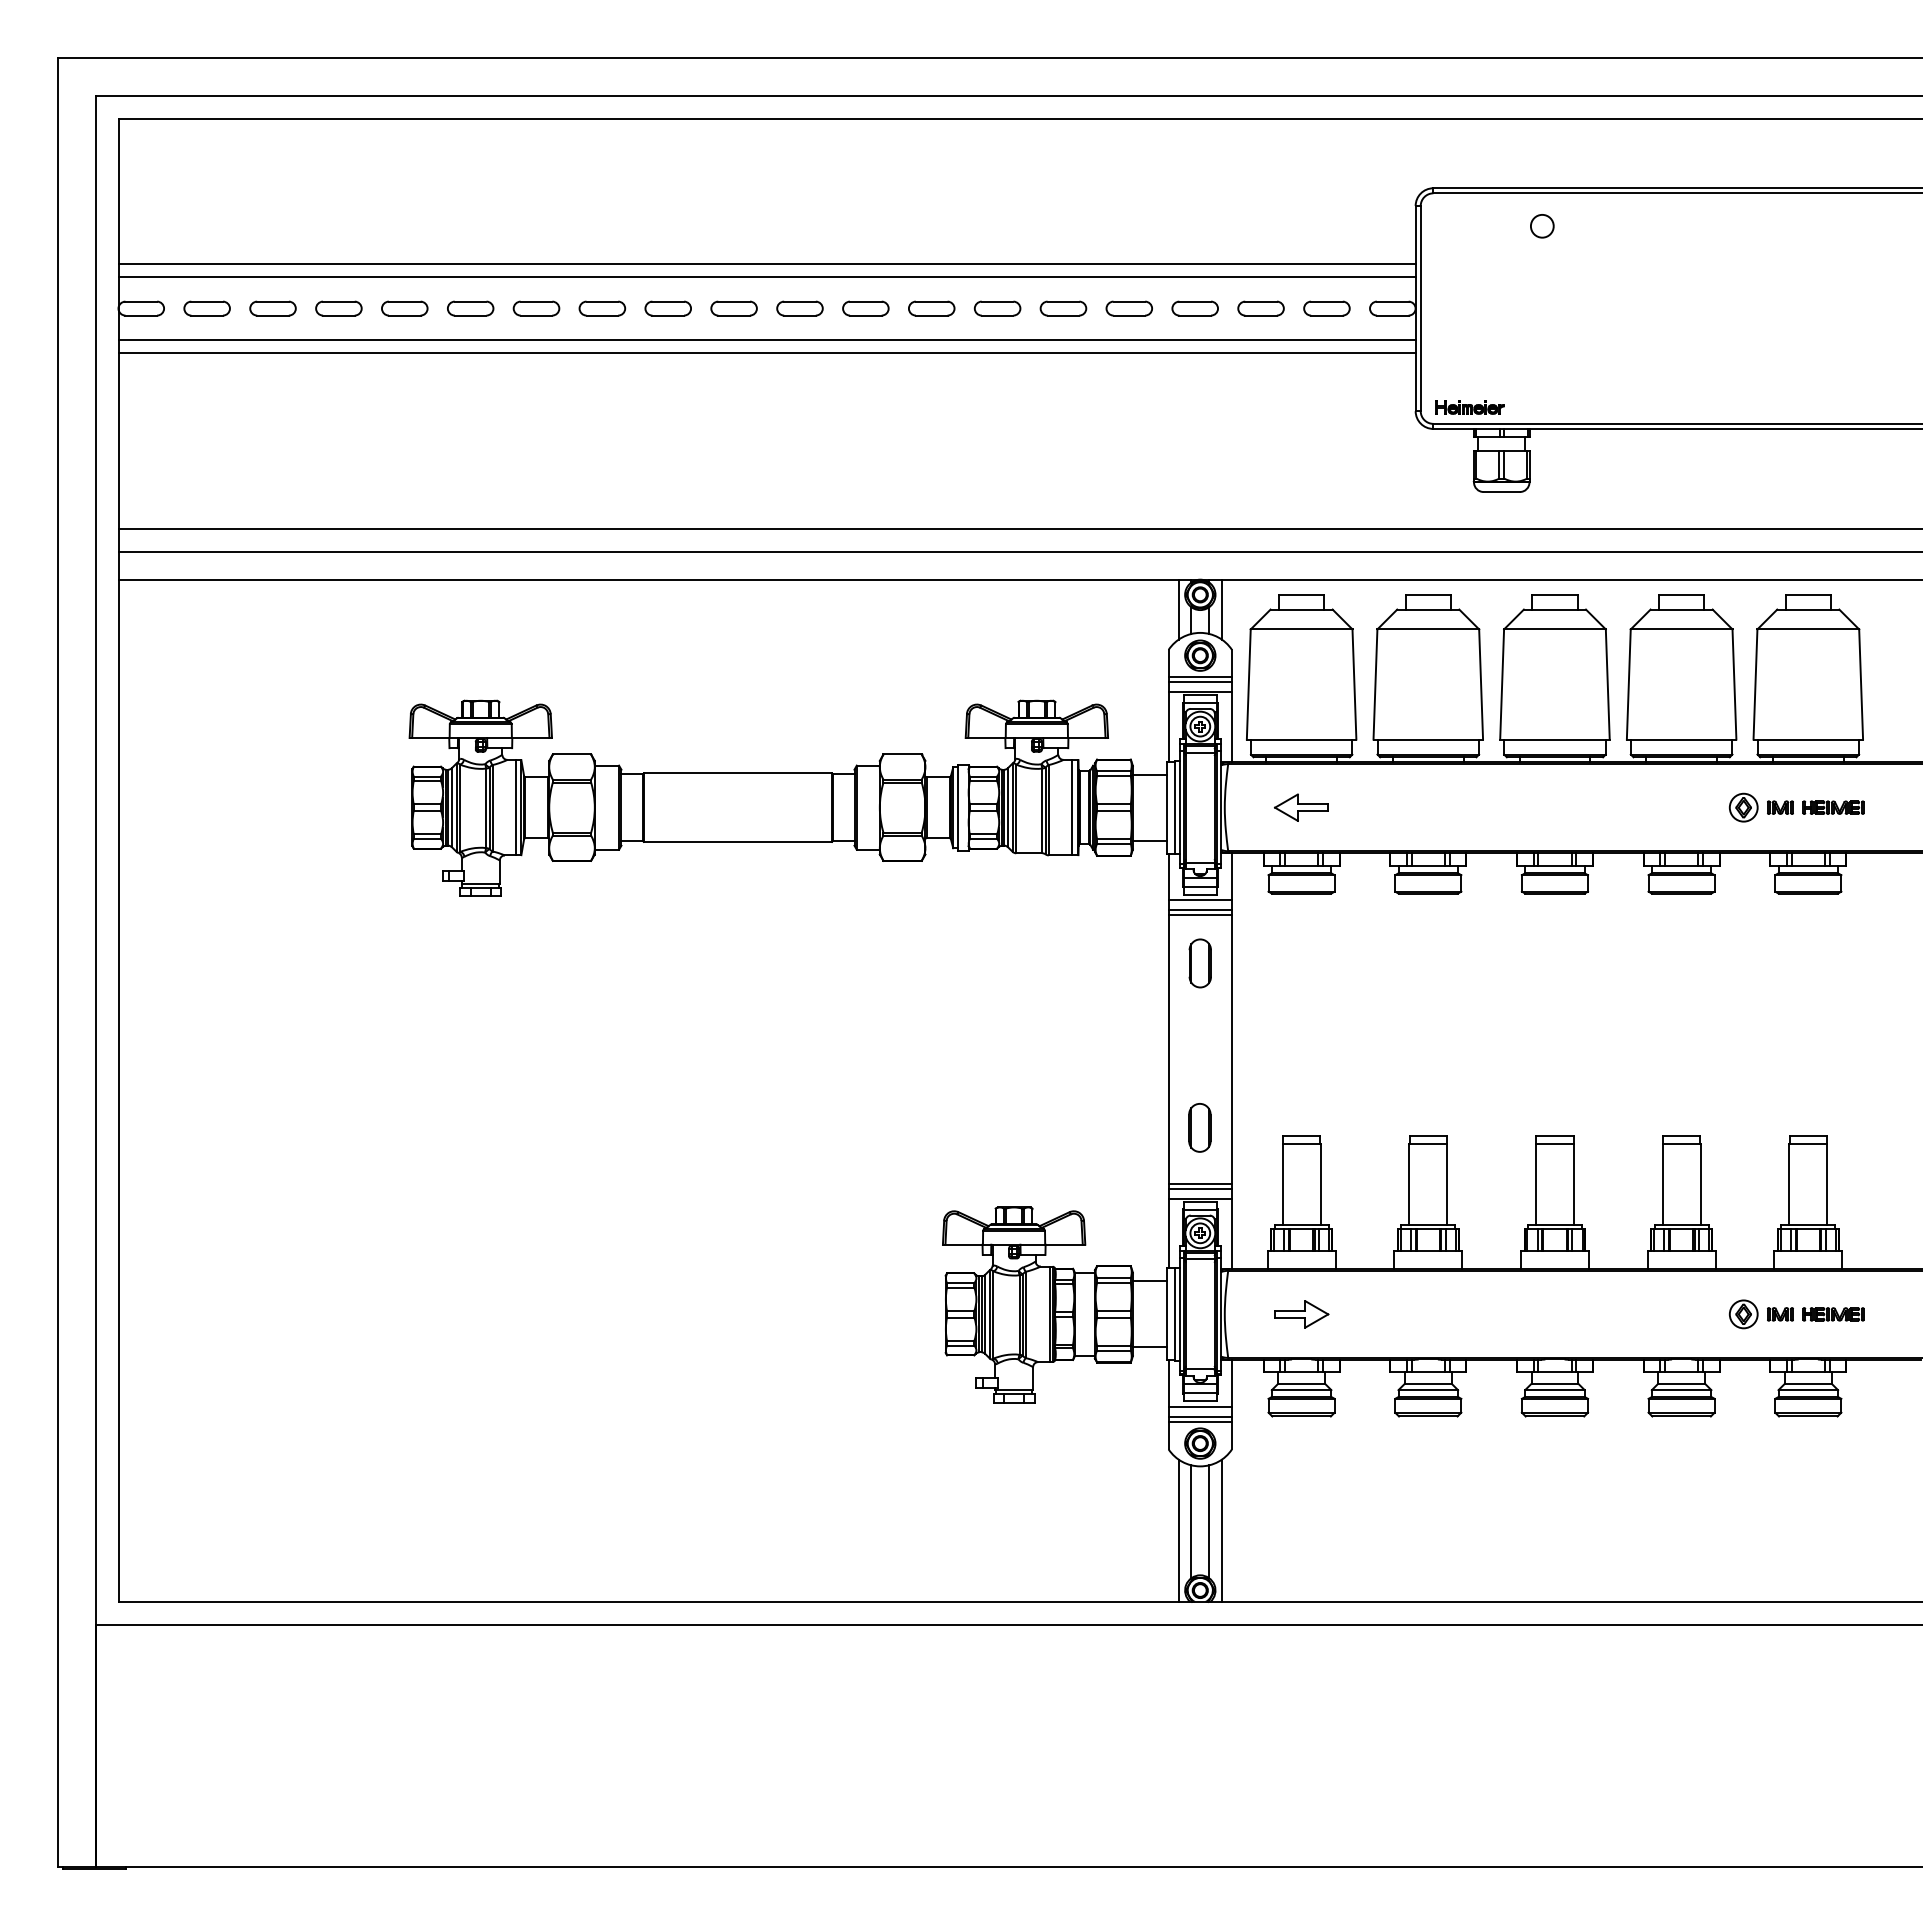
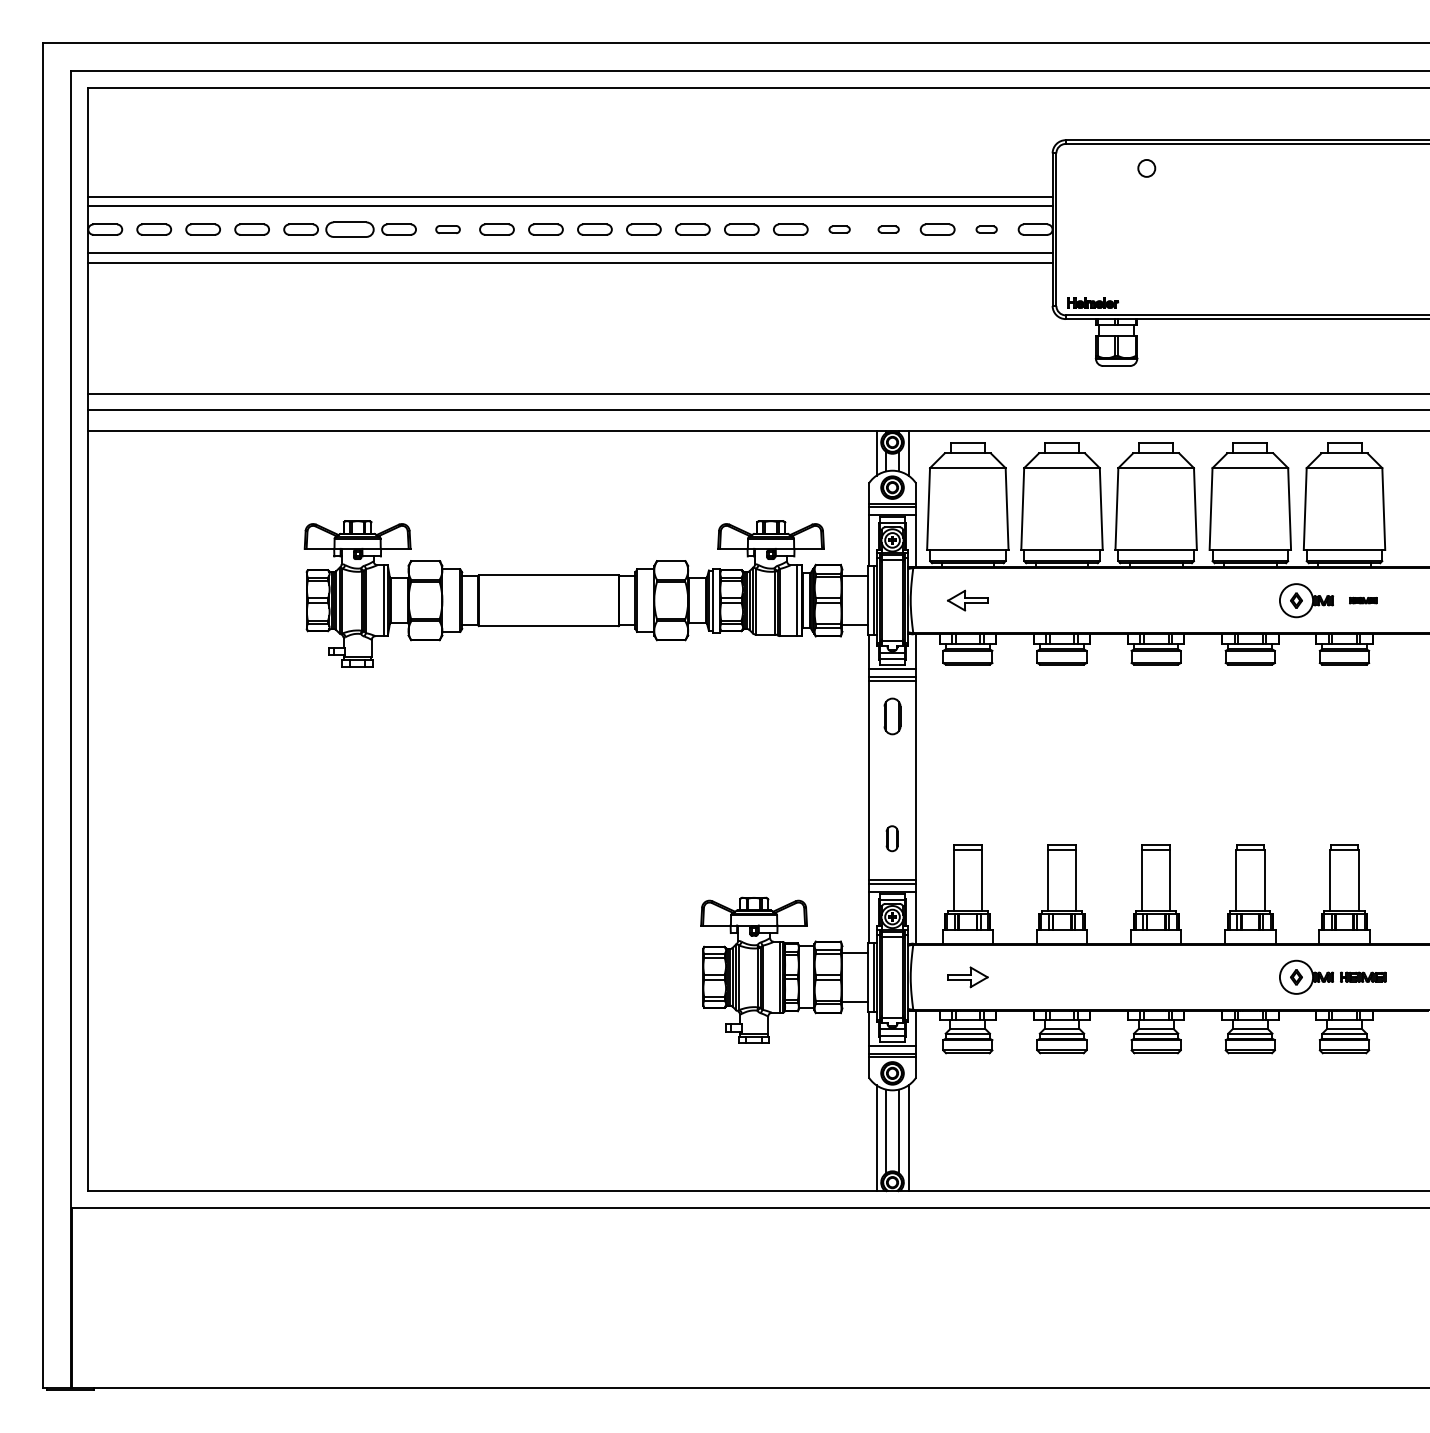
part: (470, 308) -> (349, 229), size x1.4
part: (602, 308) -> (448, 229), size x0.7
part: (1128, 308) -> (839, 229), size x0.6
part: (1194, 308) -> (888, 229), size x0.6
part: (1326, 308) -> (986, 229), size x0.6
circle: (1743, 807) -> (1296, 600), size x1.6
part: (1833, 807) -> (1363, 600), size x0.6
part: (1199, 1127) -> (891, 838), size x0.7
circle: (1743, 1314) -> (1296, 977), size x1.6

